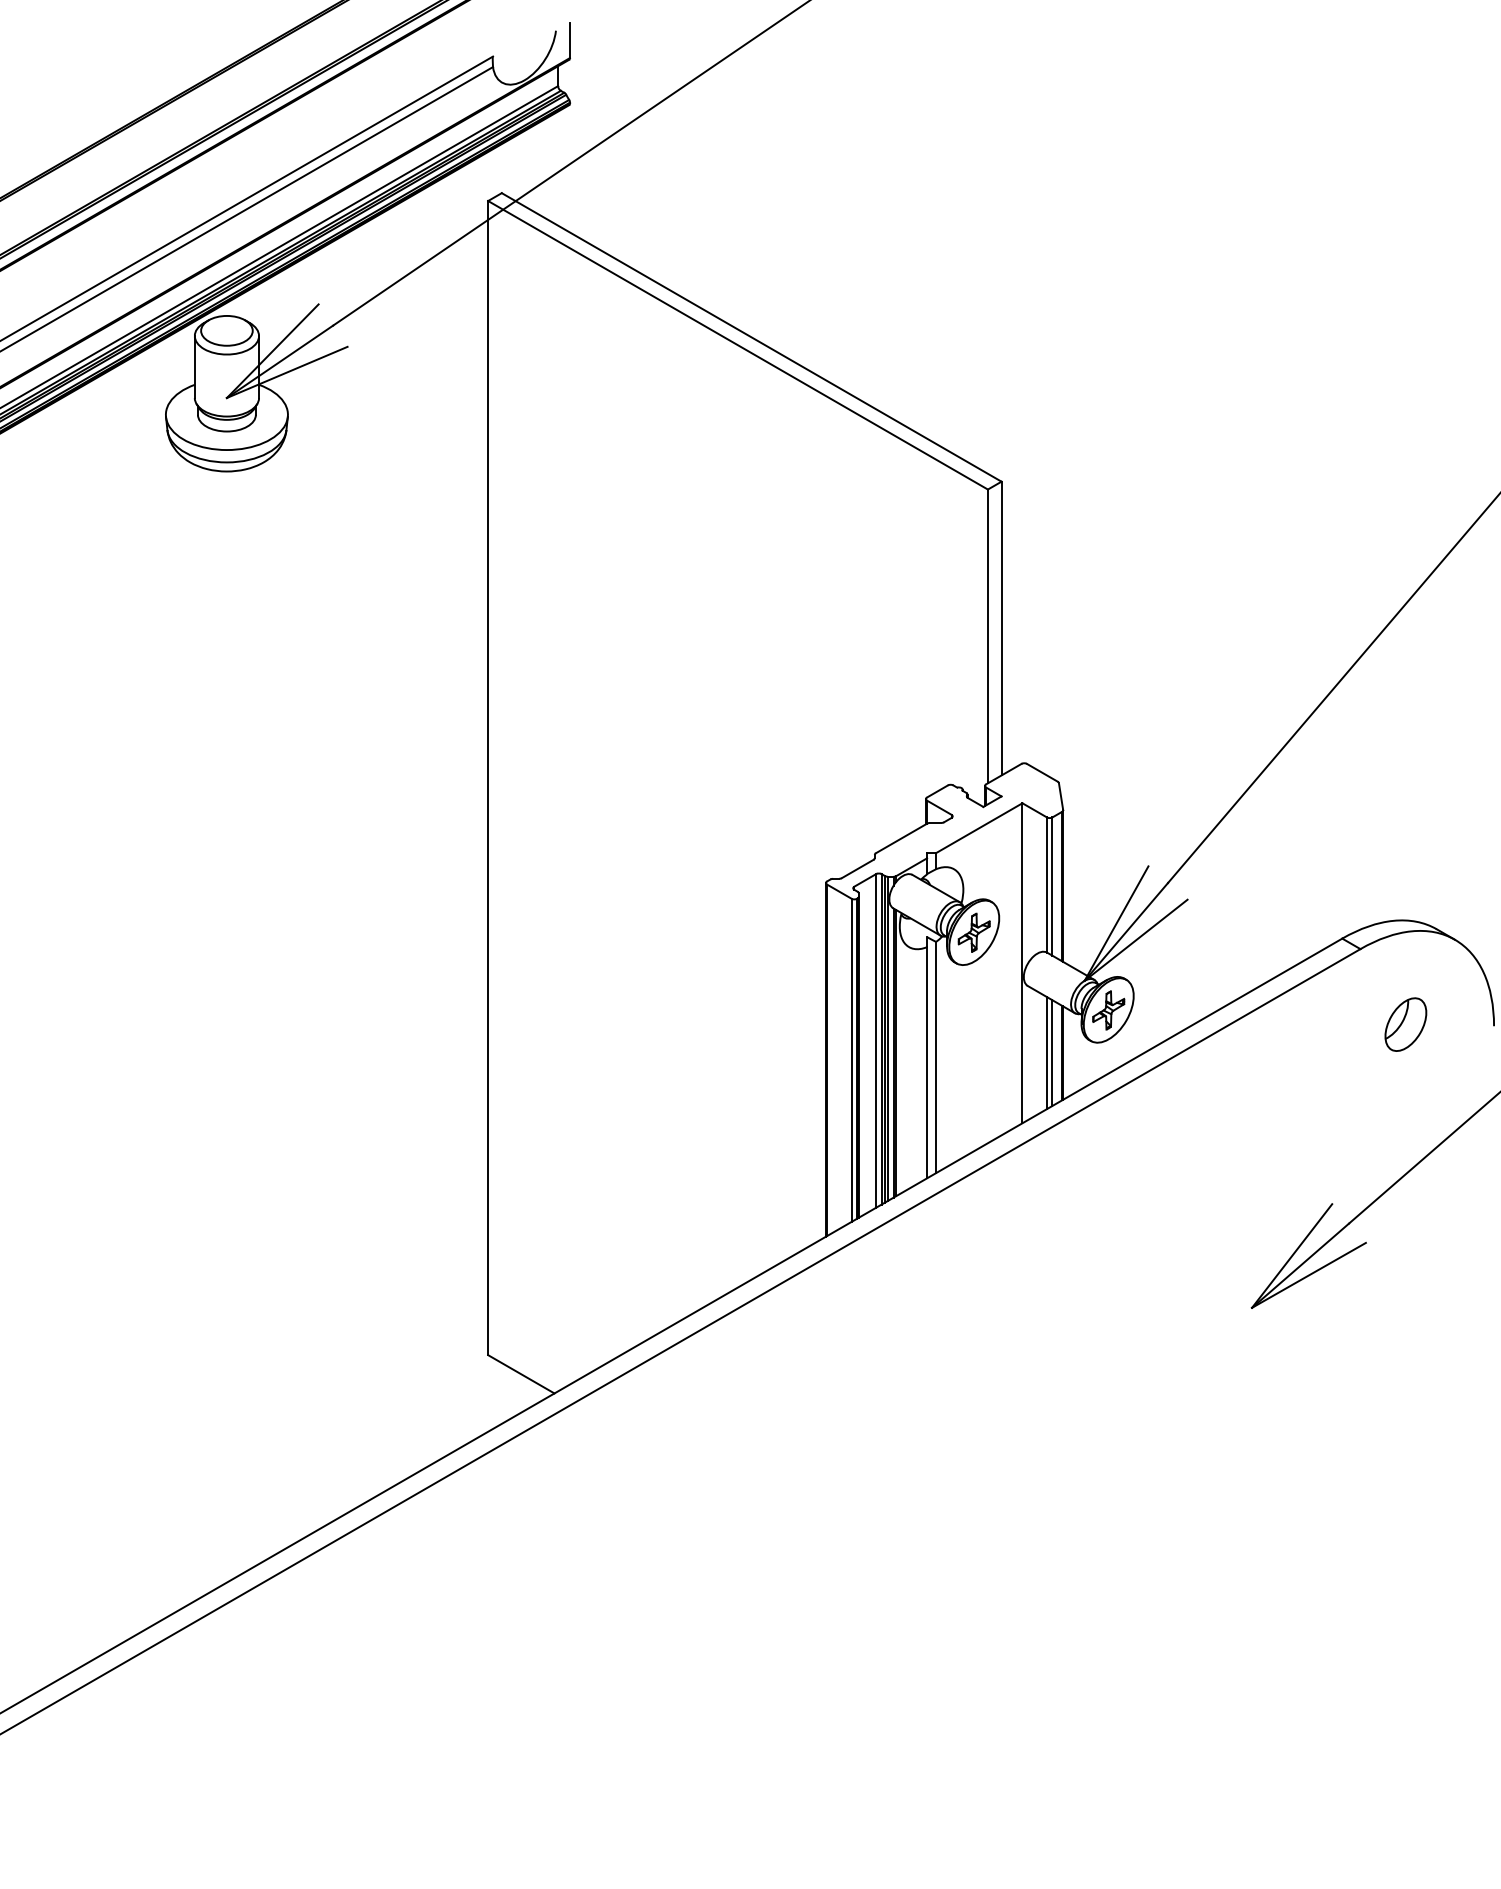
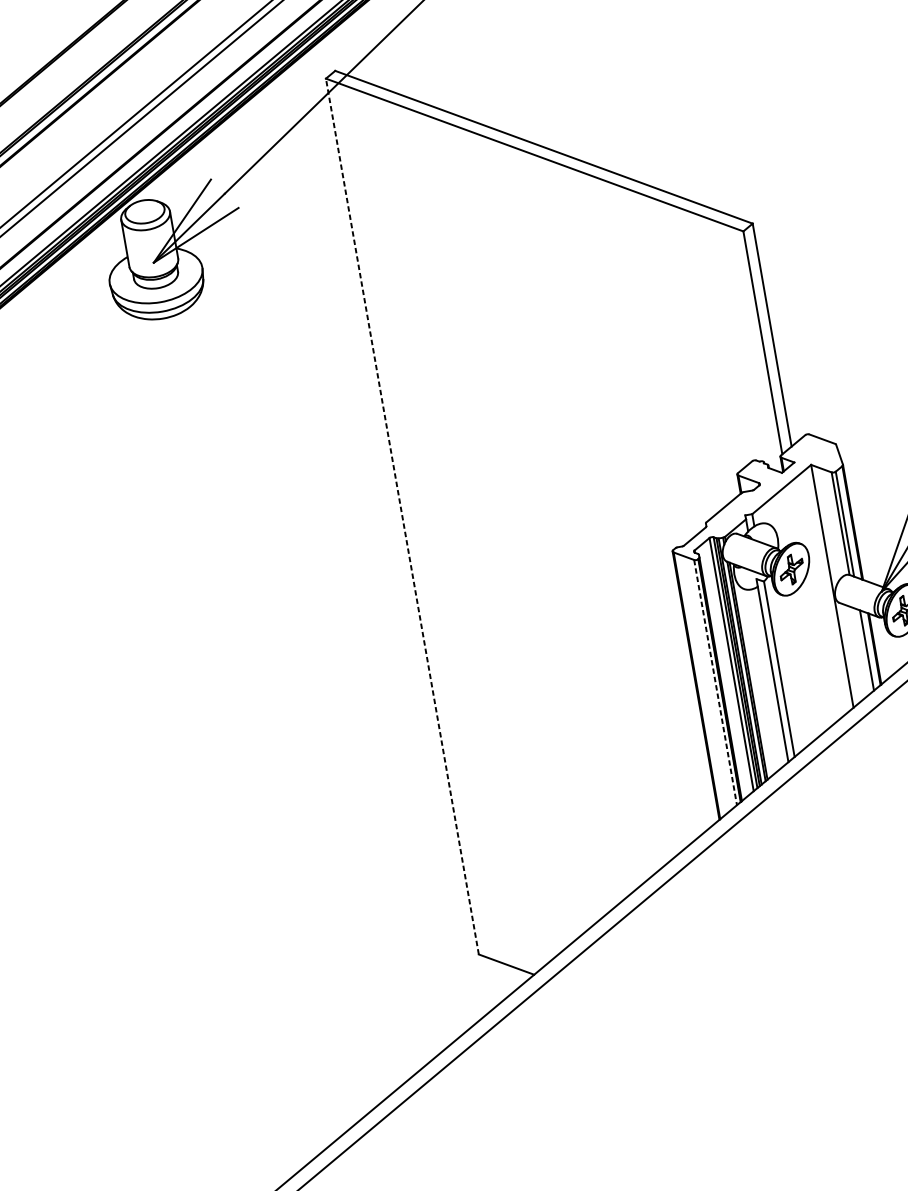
line: (488, 777) -> (402, 516), solid -> dashed
line: (1046, 1053) -> (862, 651), removed
line: (851, 1060) -> (715, 682), solid -> dashed

